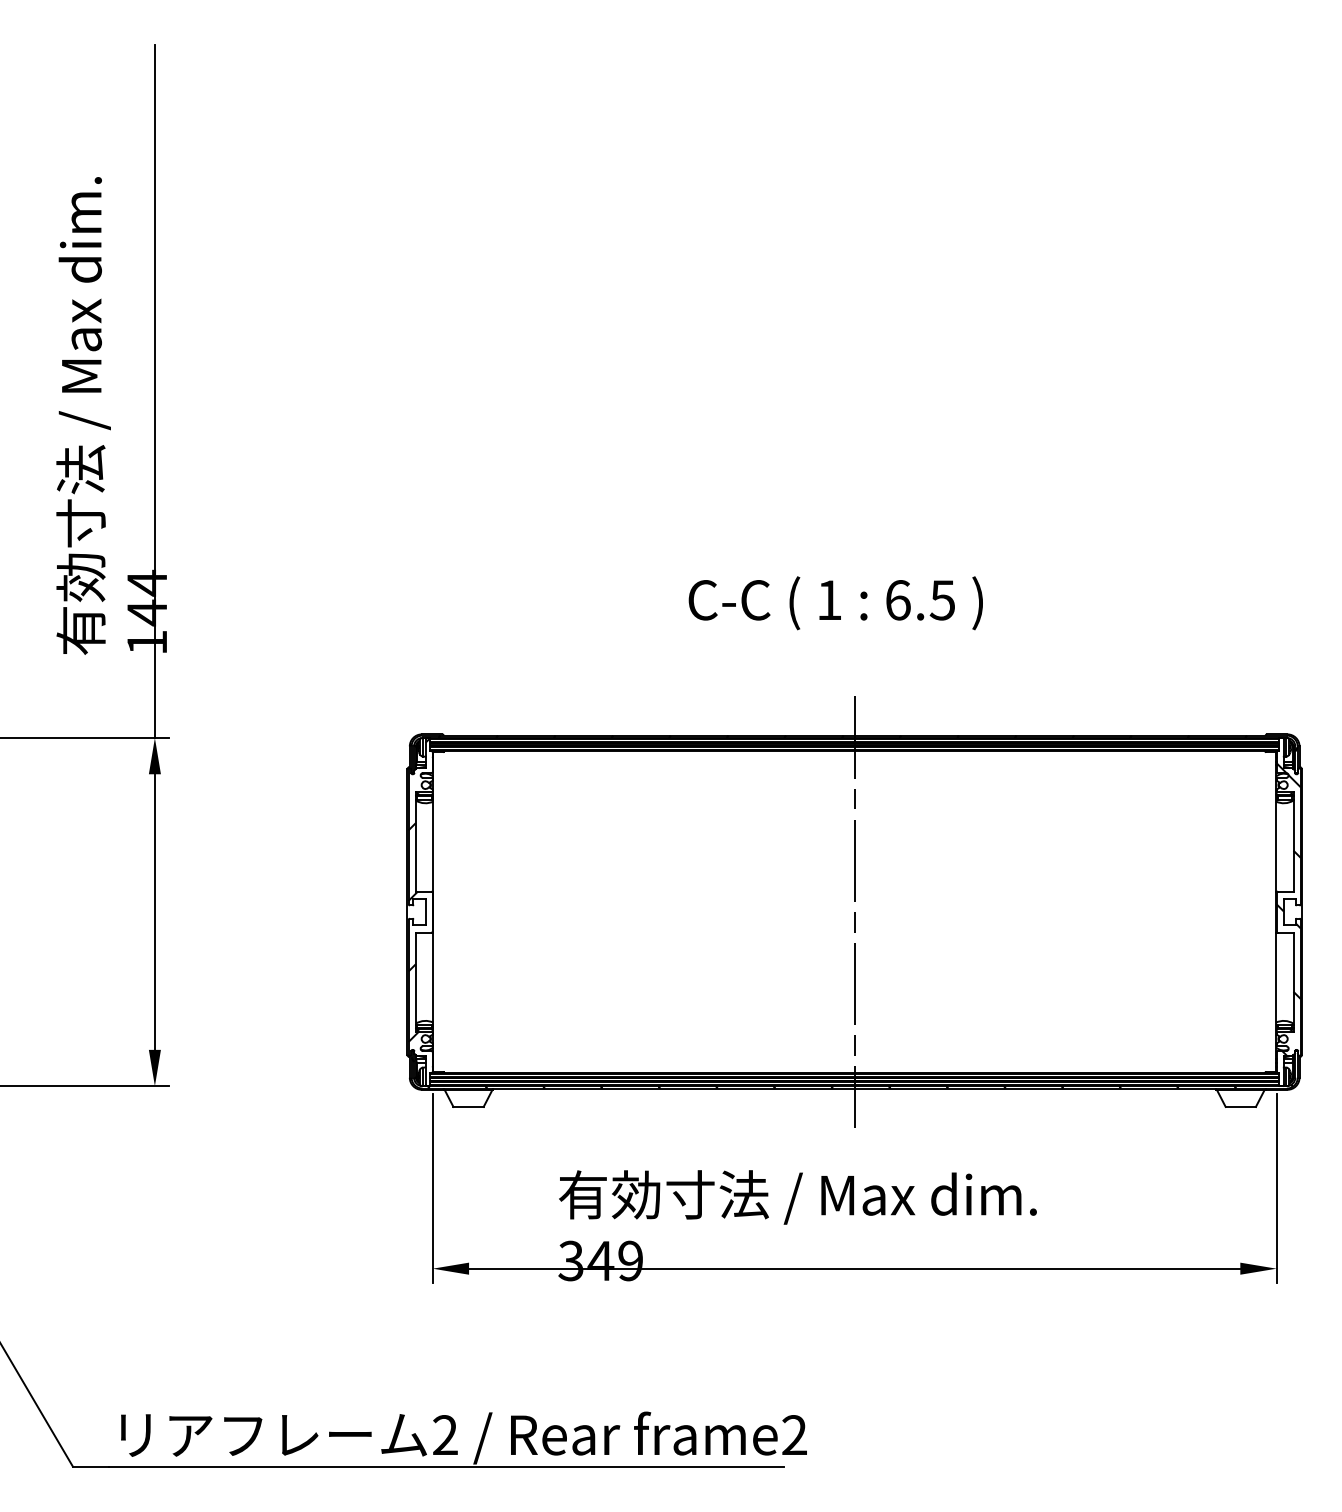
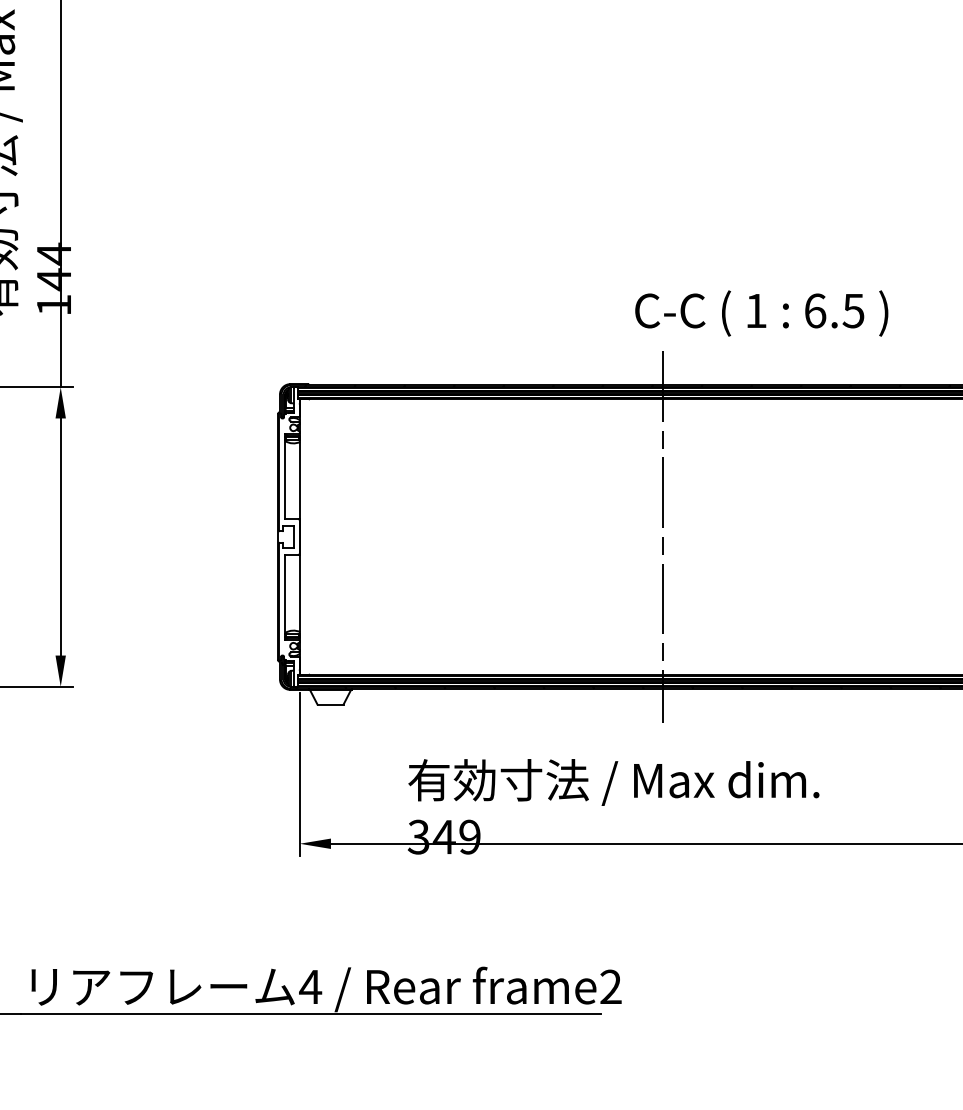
text: (835, 603) -> (761, 313), moved
hatch: (419, 890) -> (288, 518), removed
text: (444, 1434) -> (309, 986), 2 -> 4

